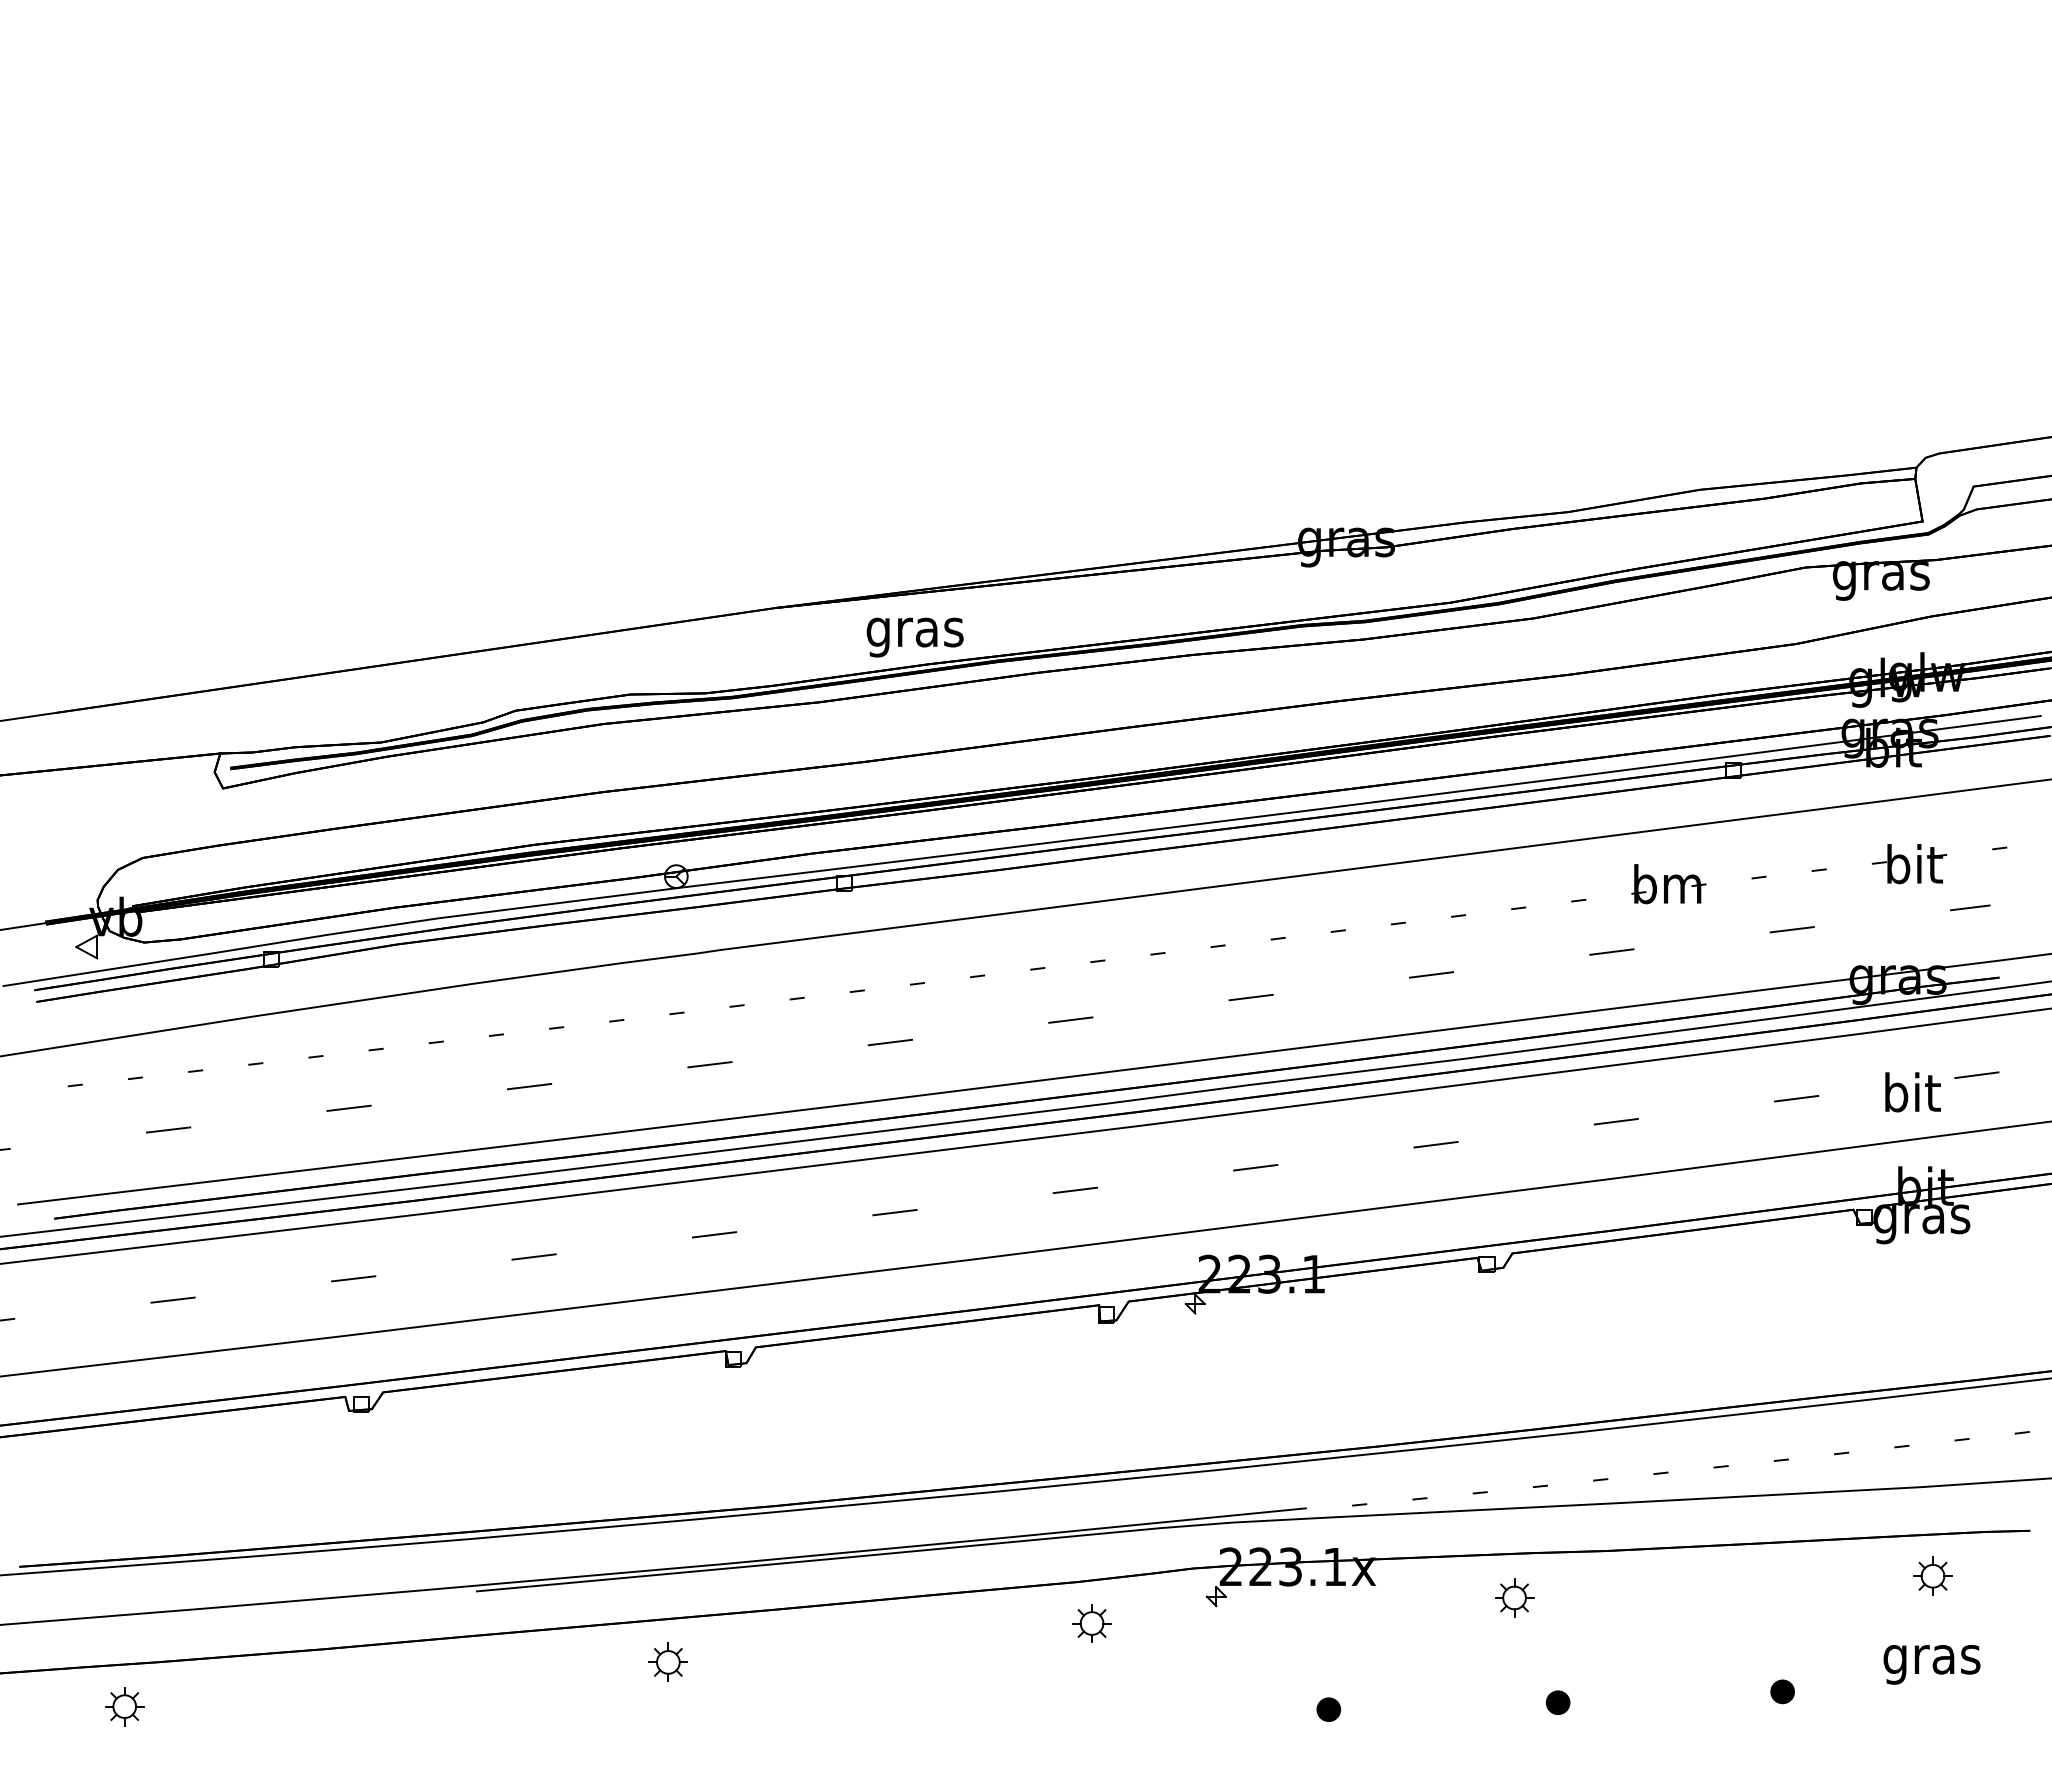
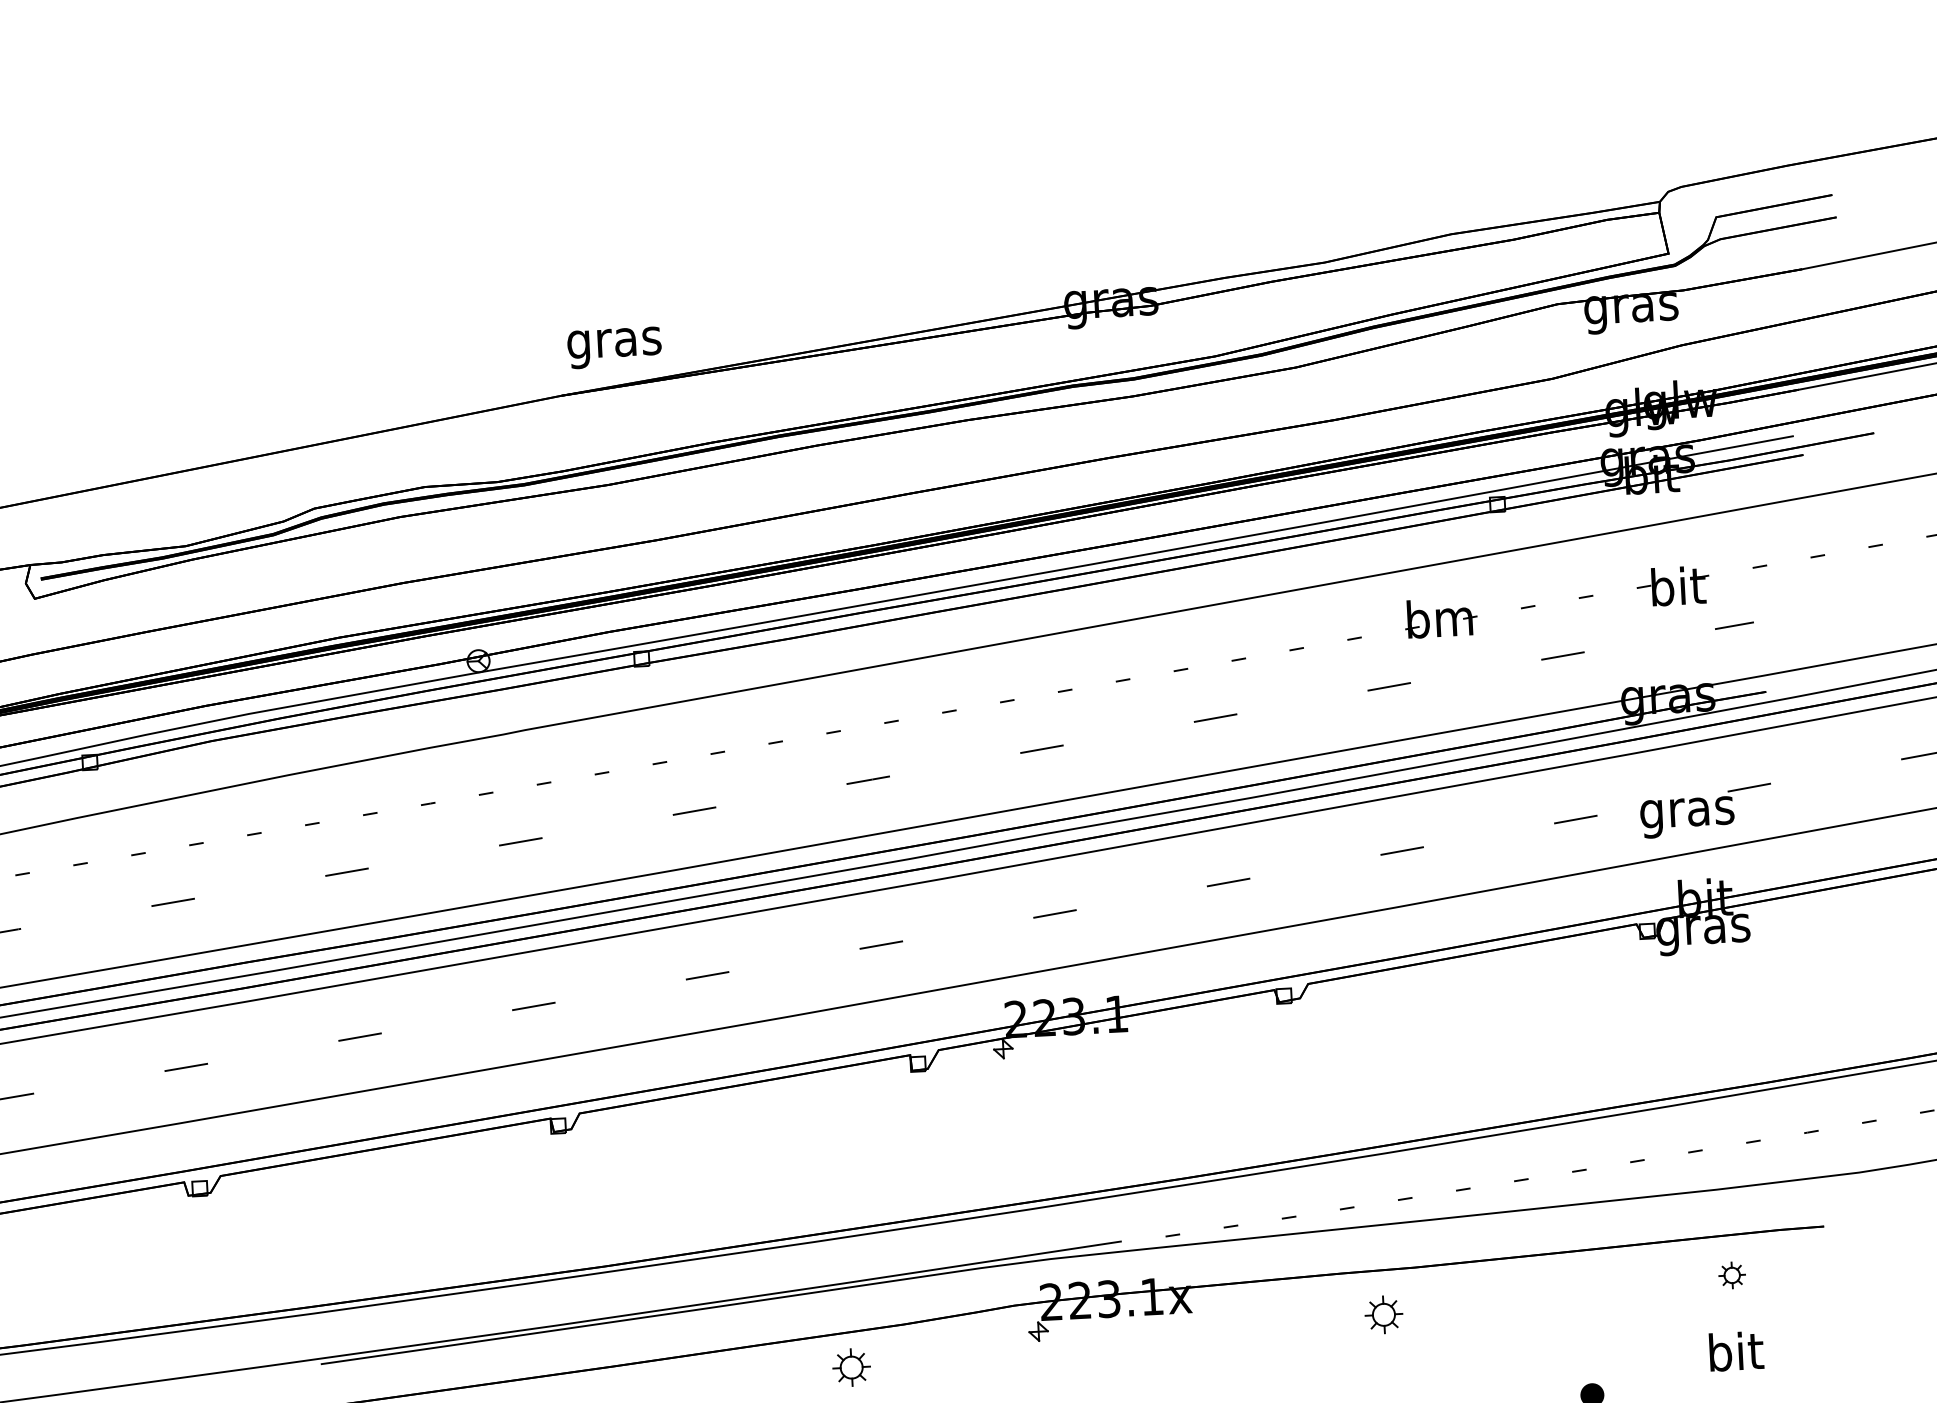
text: (914, 637) -> (613, 347), moved
text: (1911, 1097) -> (1687, 812), bit -> gras
part: (1932, 1575) -> (1731, 1274), size x0.7
part: (1514, 1597) -> (1383, 1314), moved
part: (1091, 1623) -> (851, 1367), moved
text: (1931, 1659) -> (1734, 1356), gras -> bit

